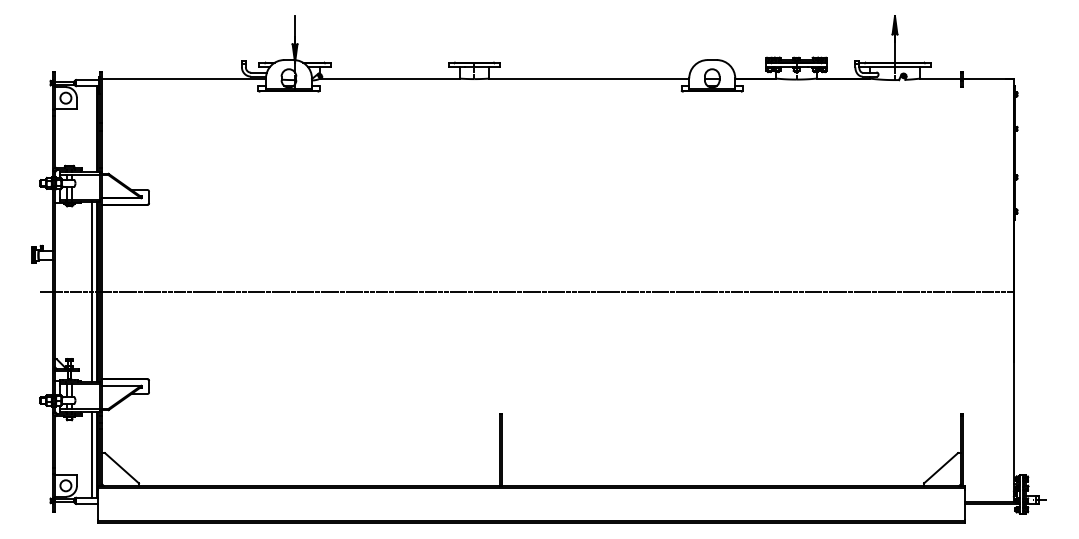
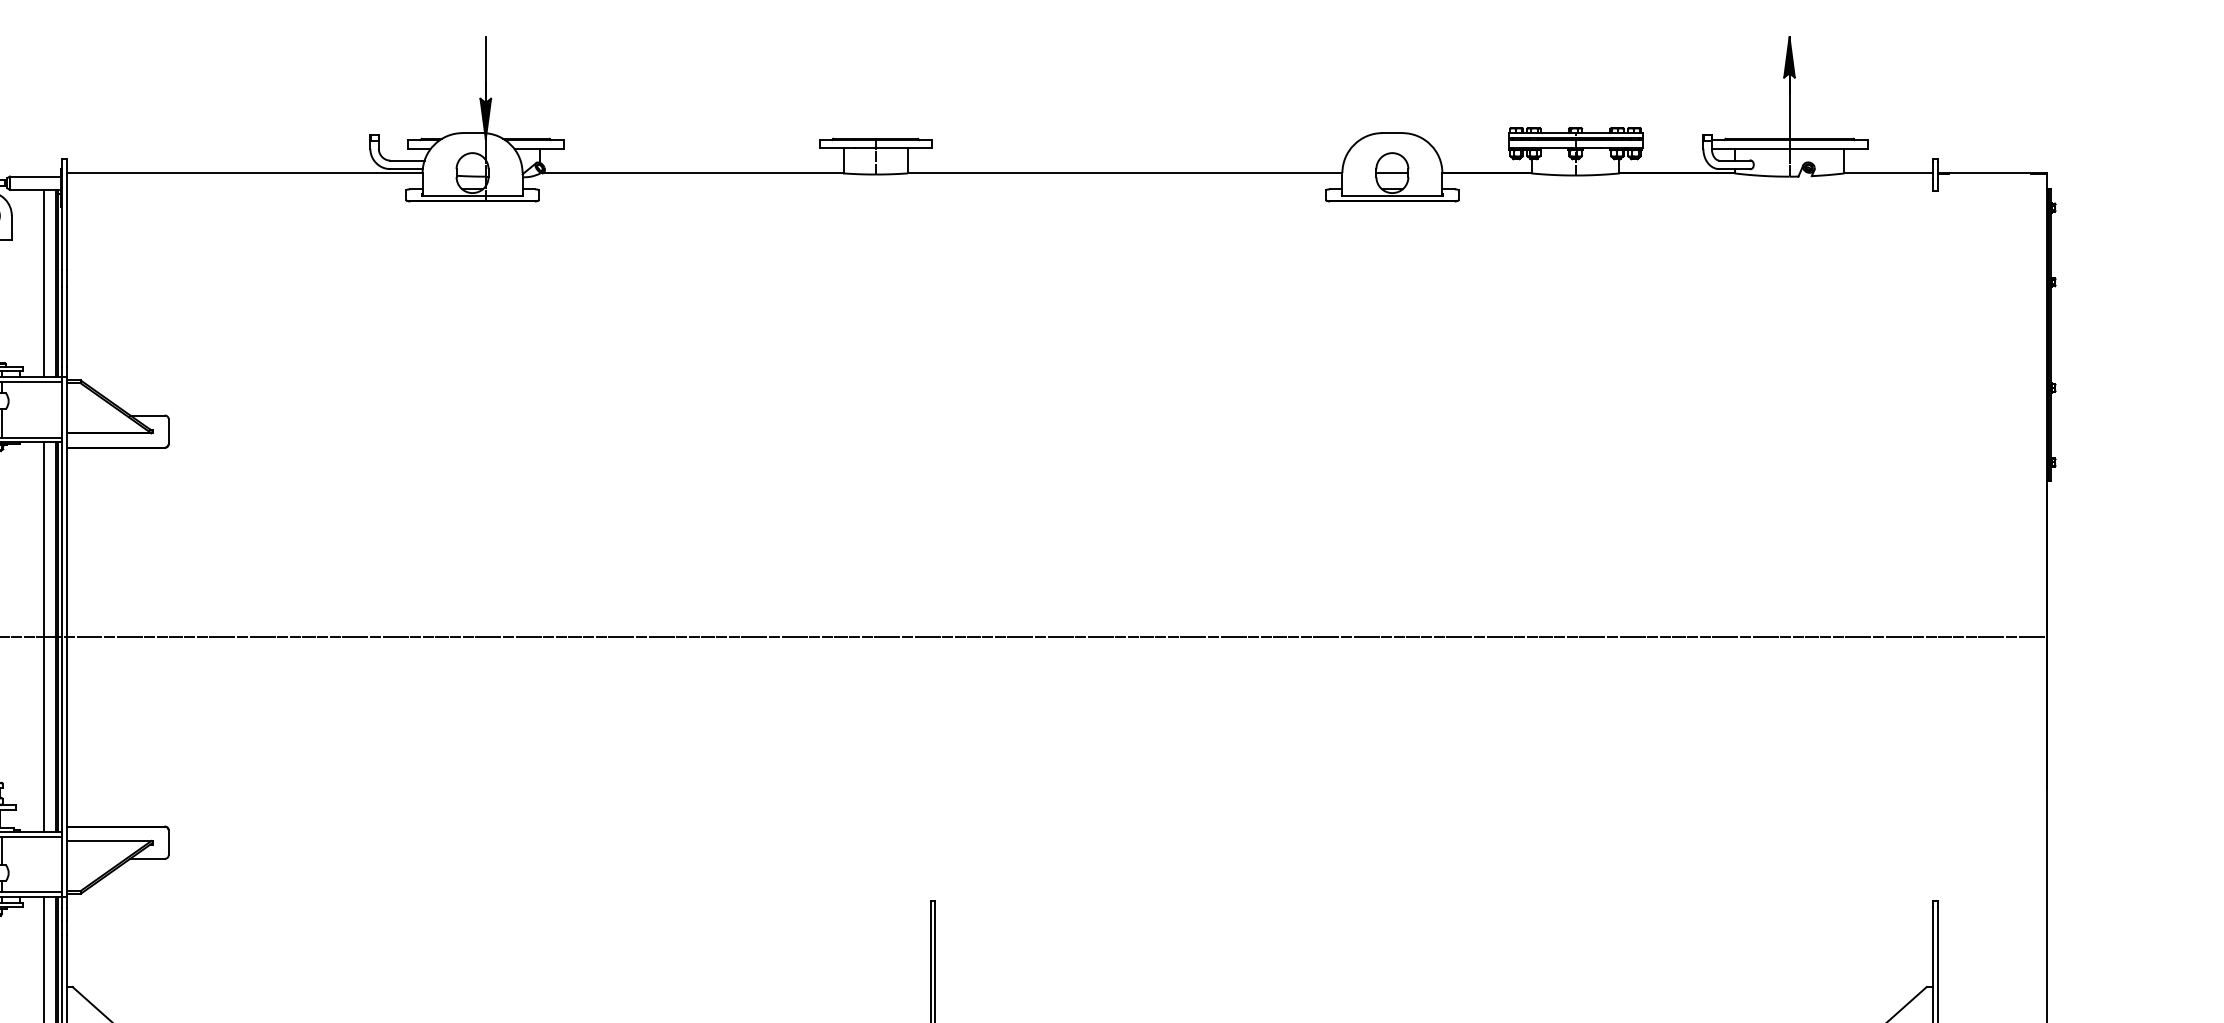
line: (91, 129) -> (43, 284), added

